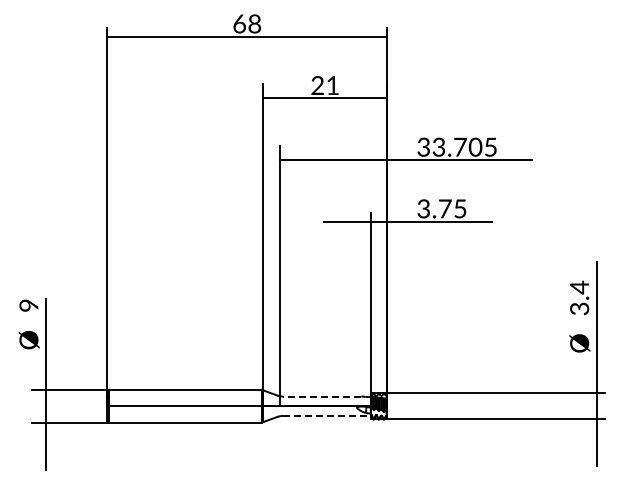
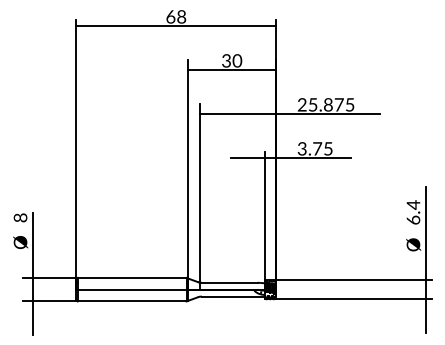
text: (325, 85) -> (232, 60), 21 -> 30
text: (449, 146) -> (320, 104), 33.705 -> 25.875
text: (29, 305) -> (20, 217), 9 -> 8
text: (579, 308) -> (413, 219), 3.4 -> 6.4
line: (321, 396) -> (229, 282), dashed -> solid
line: (327, 415) -> (233, 296), dashed -> solid

